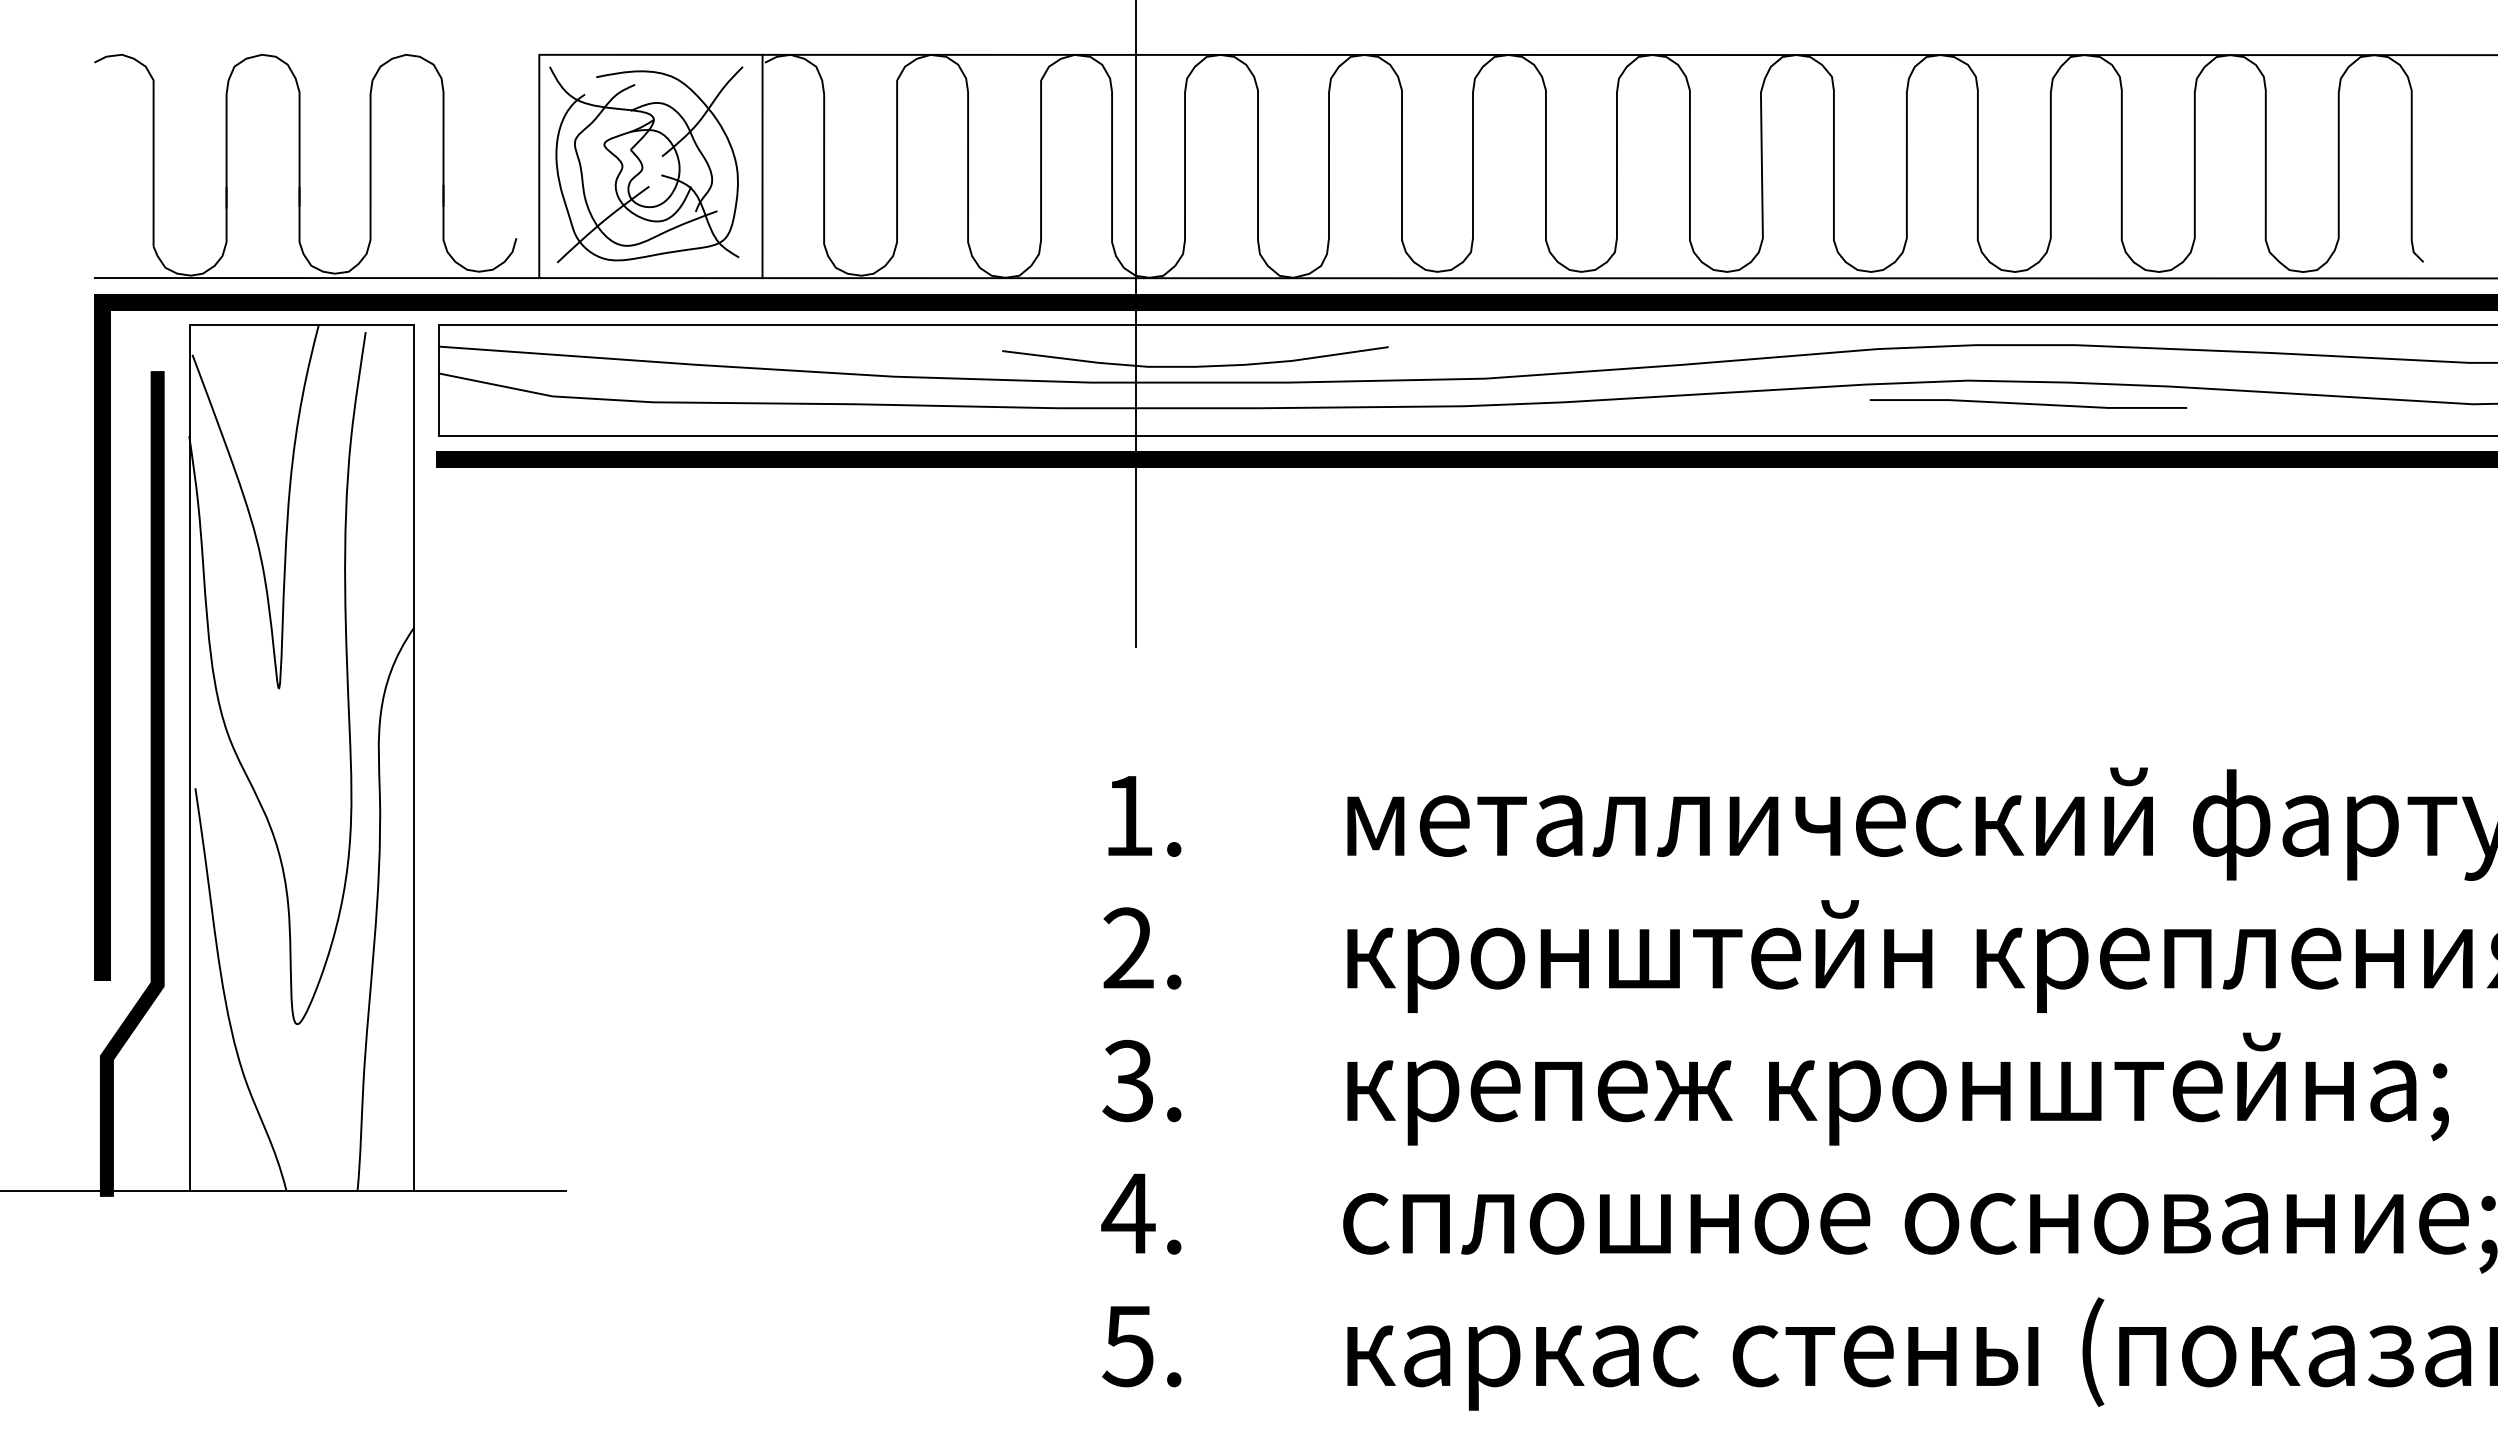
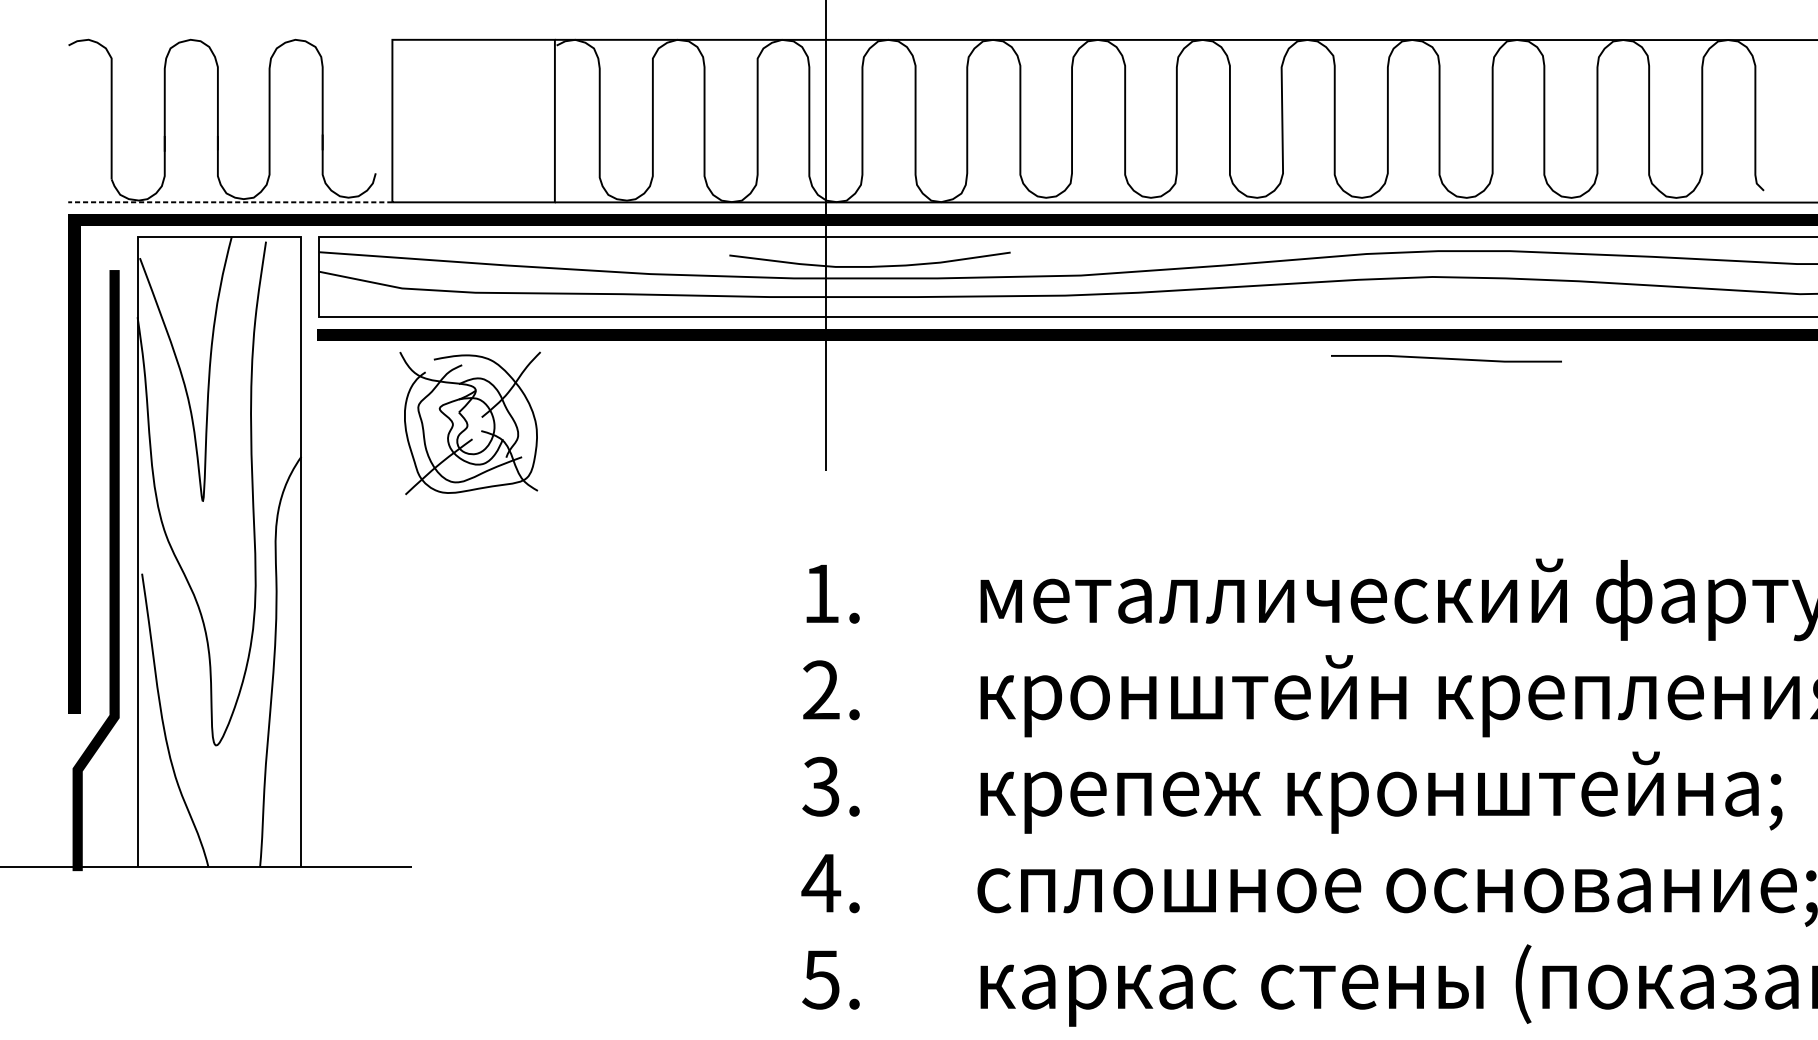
part: (646, 164) -> (470, 423), moved
line: (316, 278) -> (230, 202), solid -> dashed
line: (2028, 403) -> (1446, 358), moved

